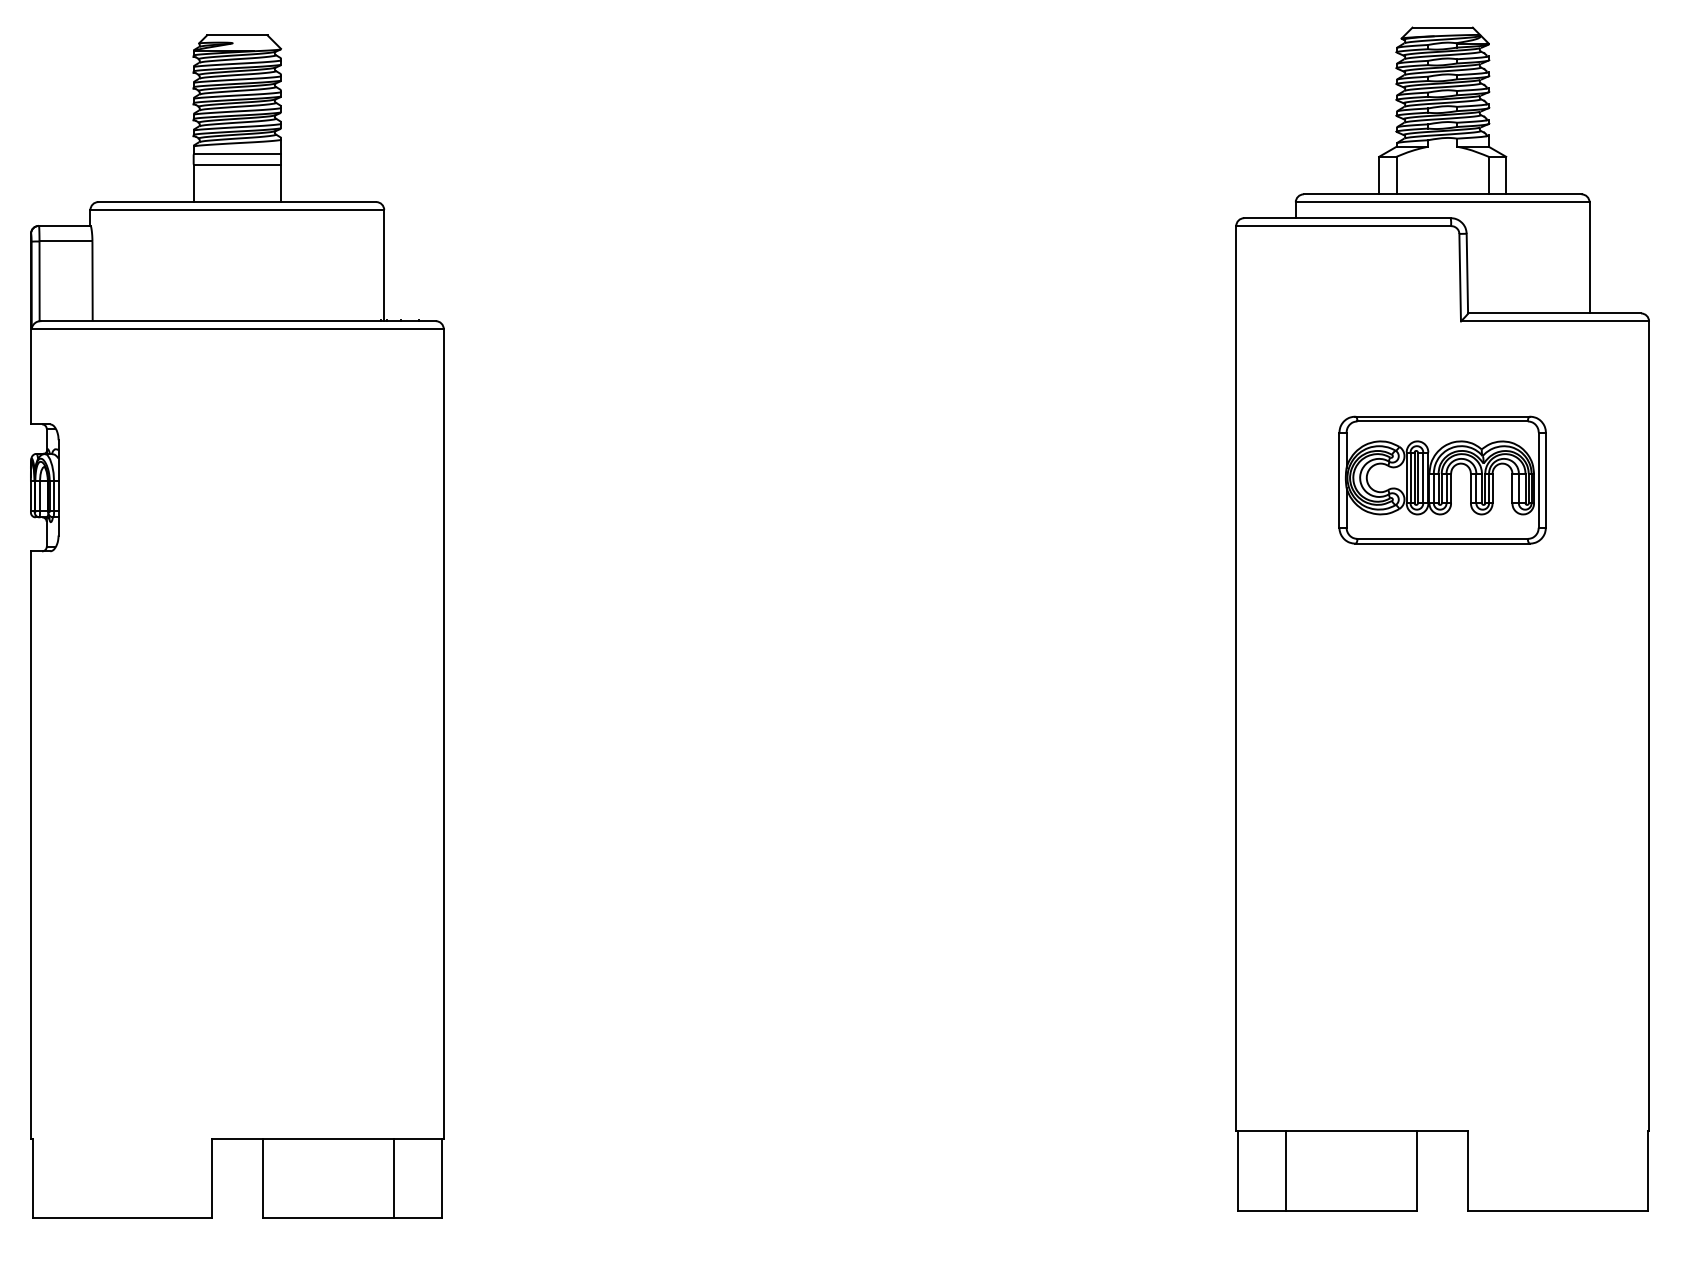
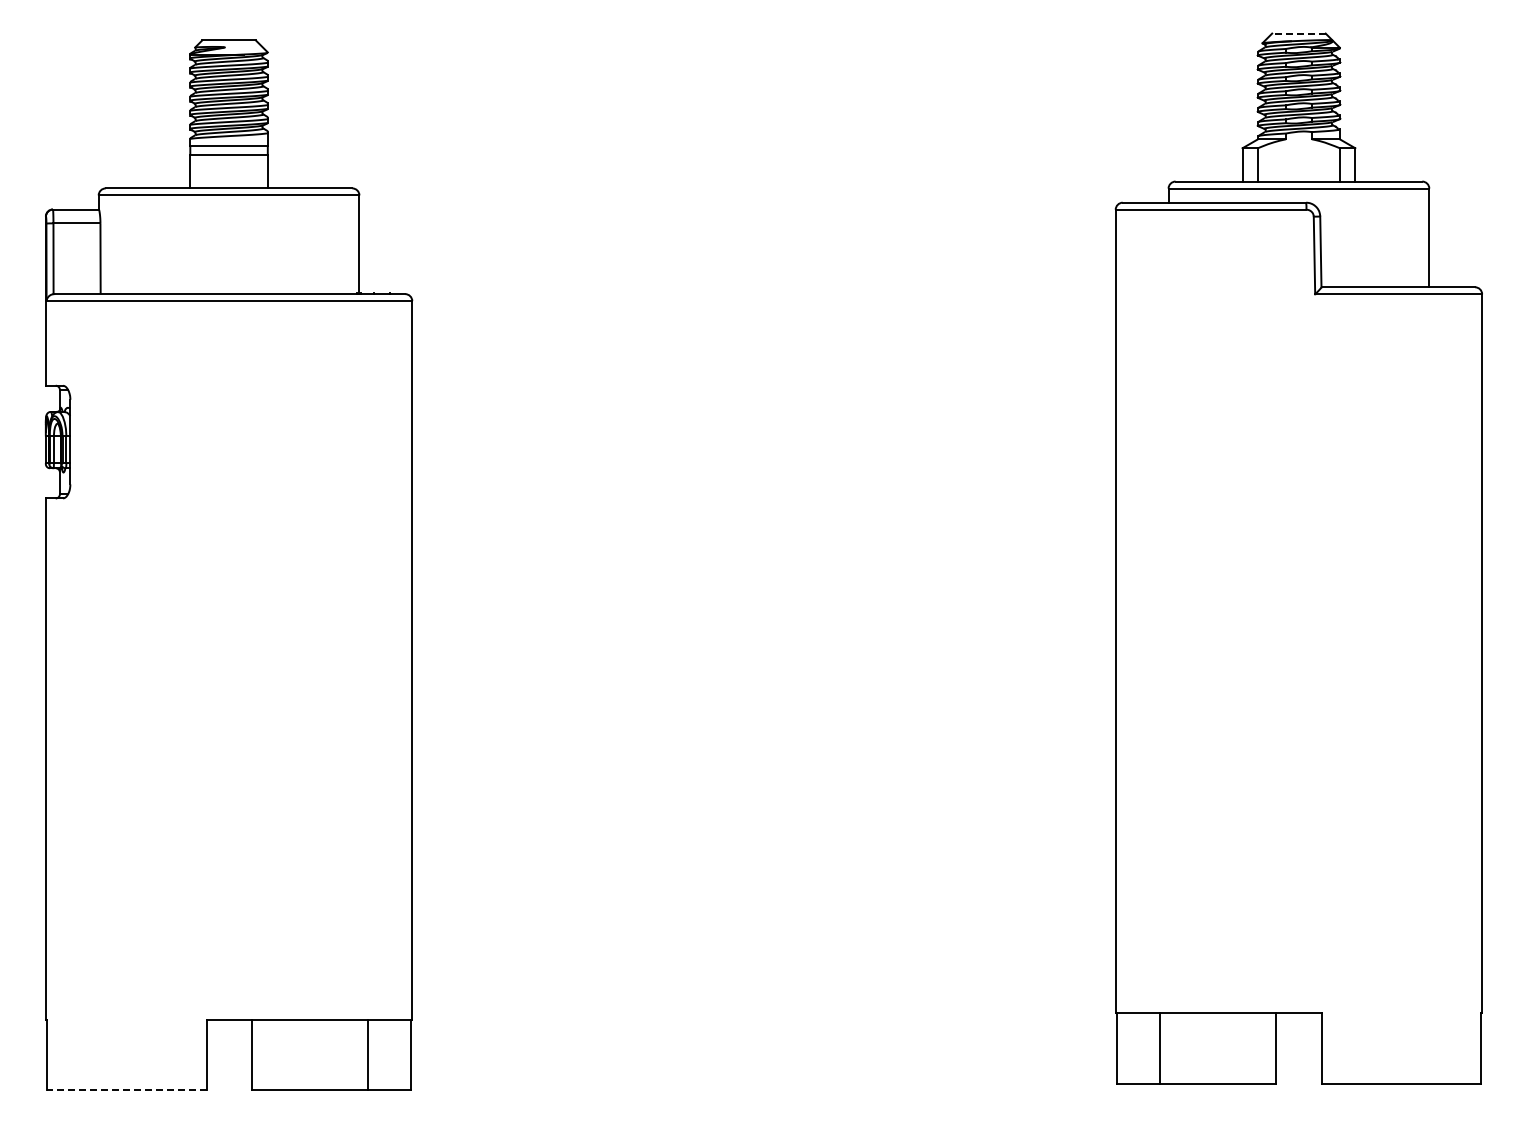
line: (1442, 27) -> (1298, 33), solid -> dashed
part: (1442, 480) -> (1298, 435), removed
line: (121, 1218) -> (126, 1090), solid -> dashed

